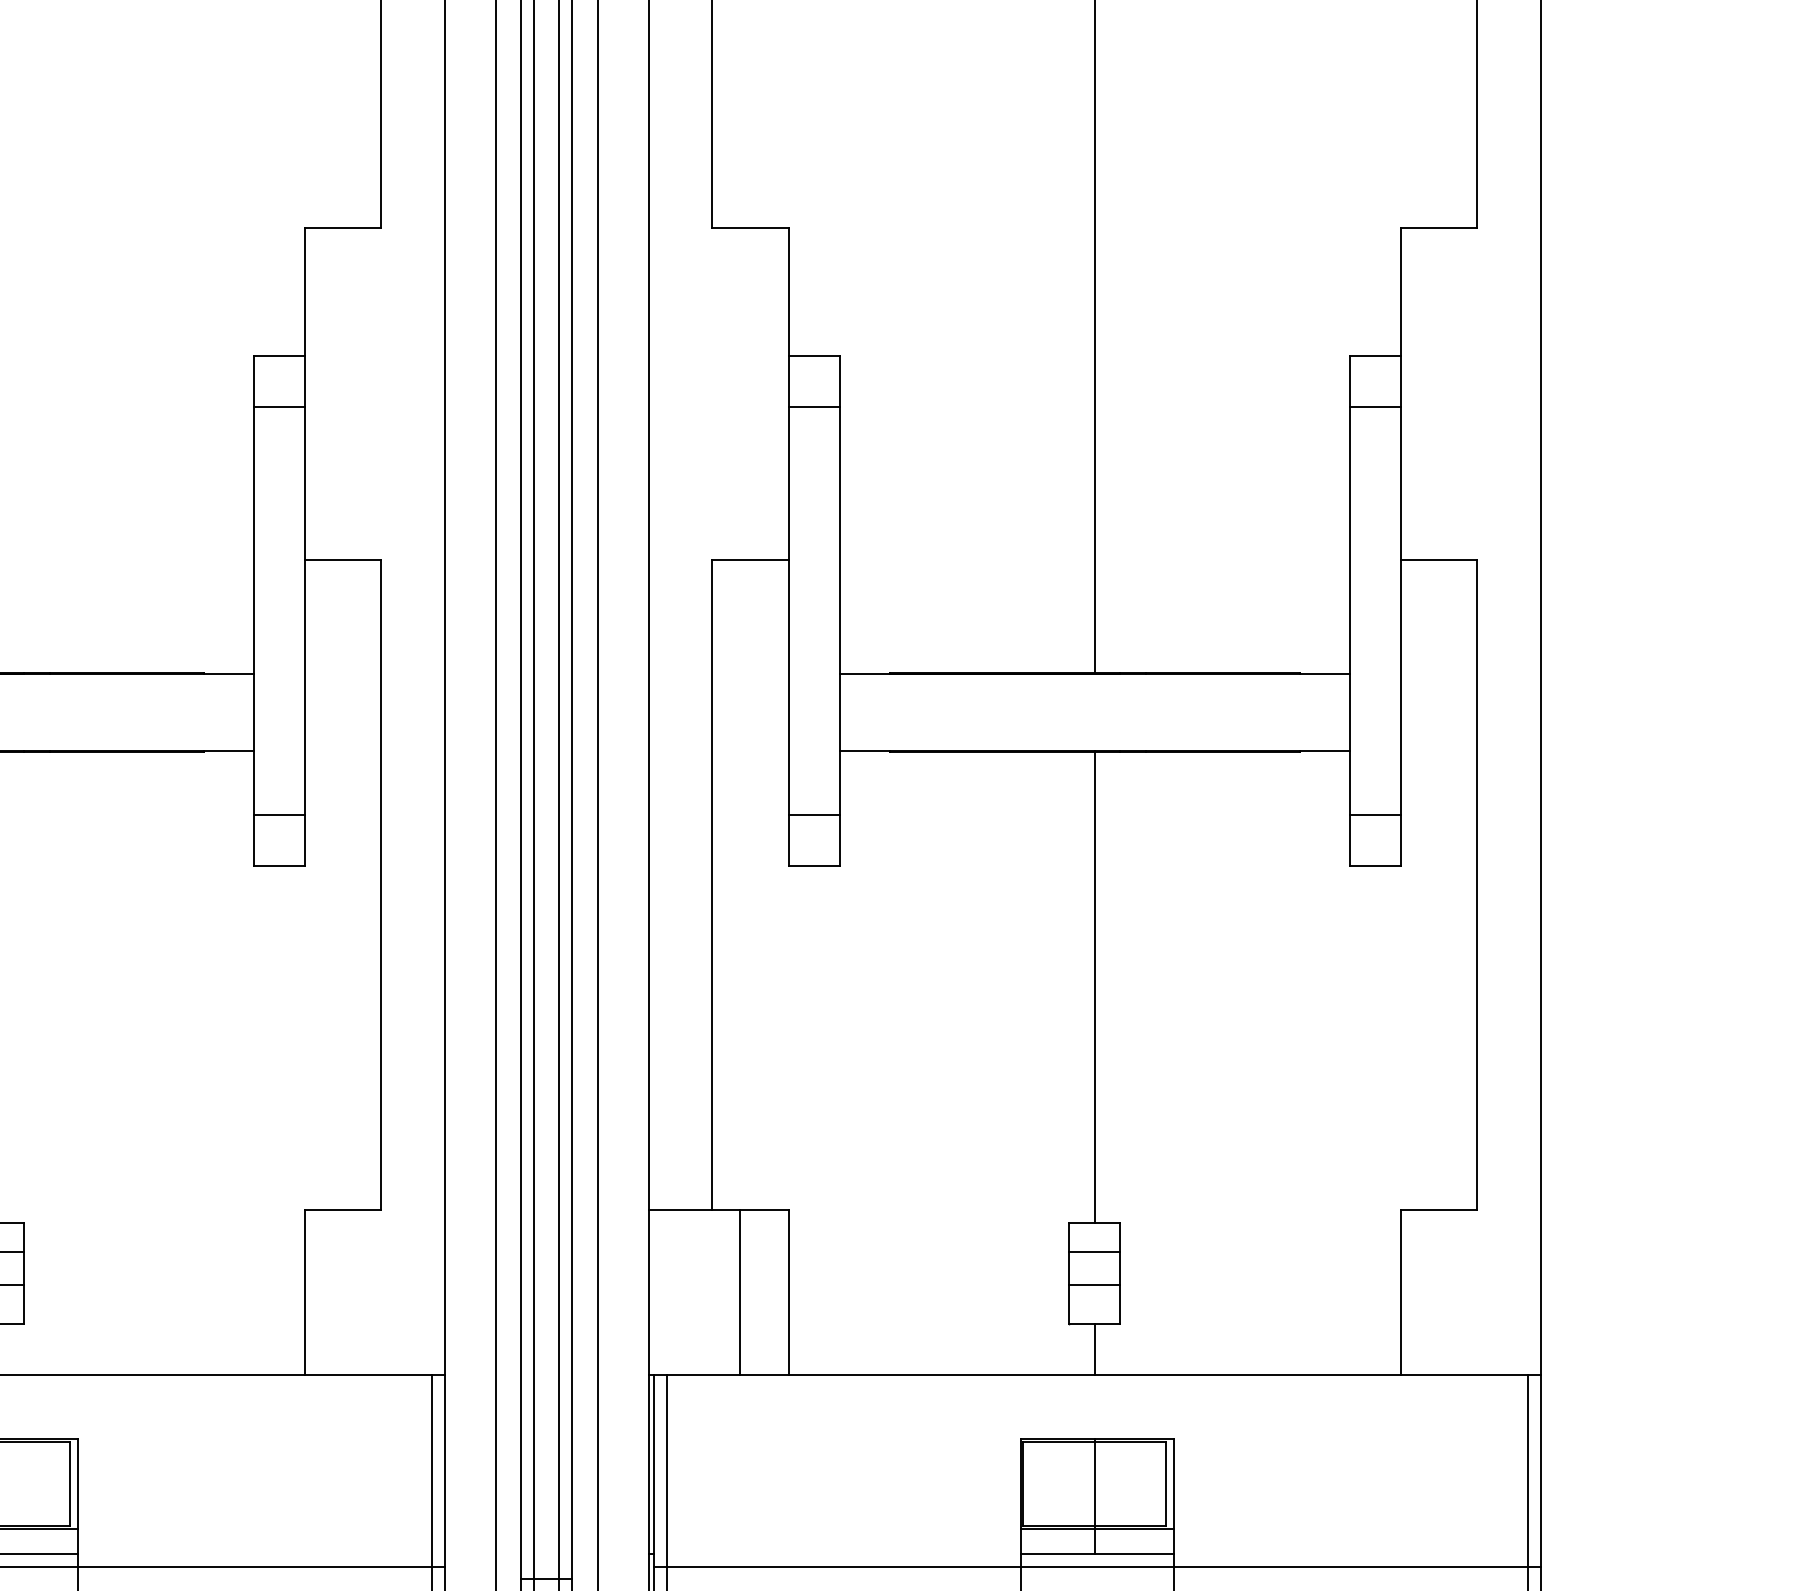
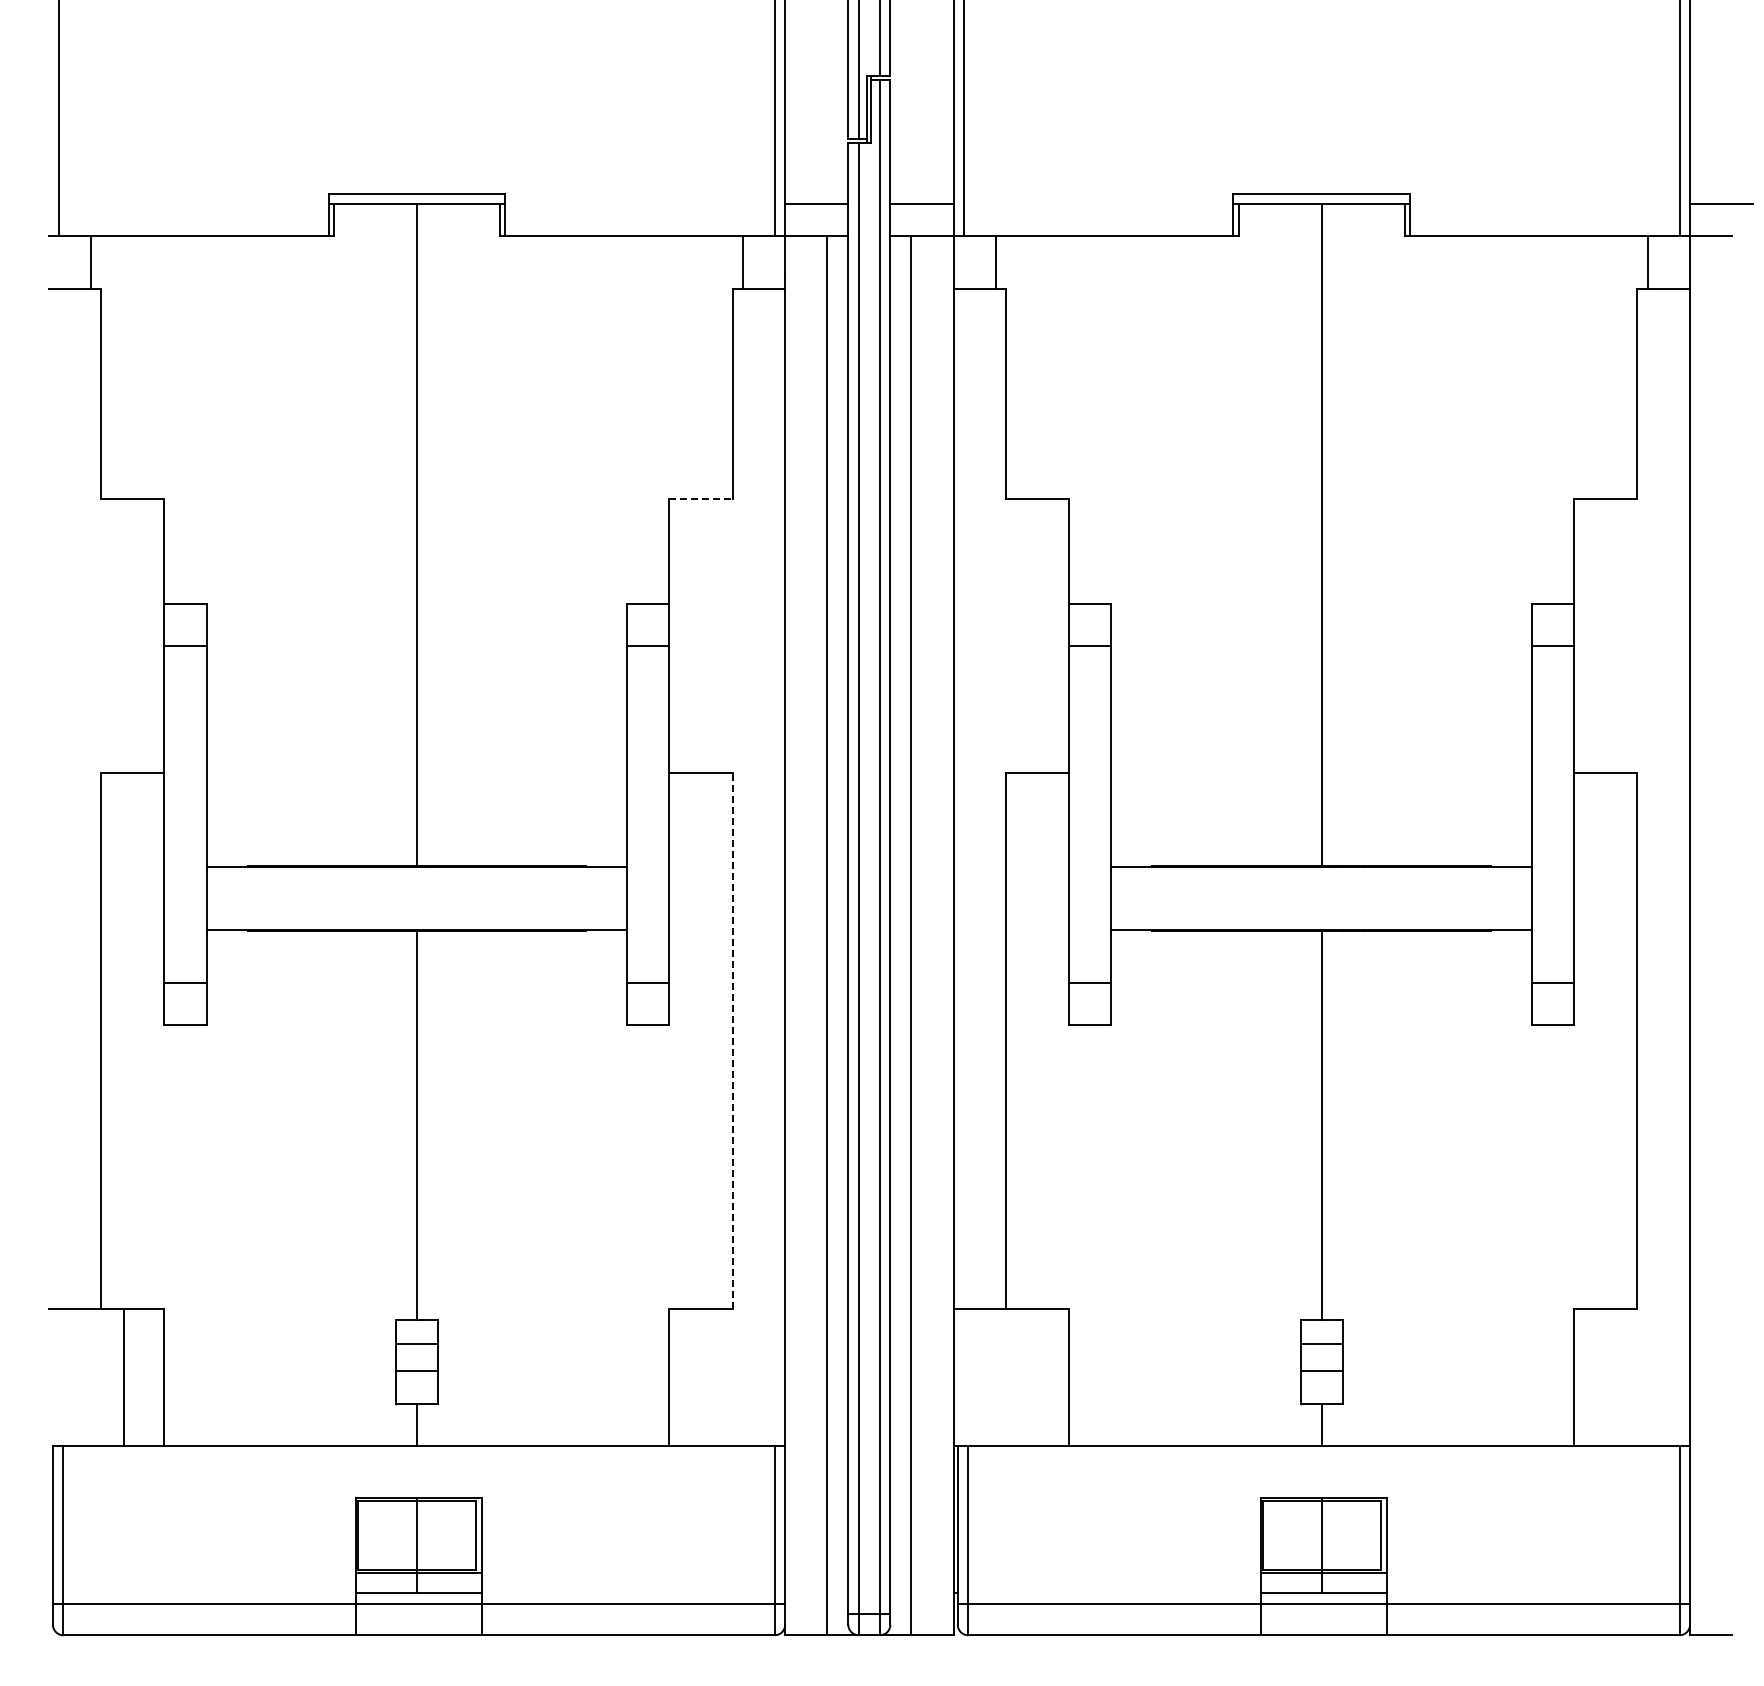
line: (343, 227) -> (701, 498), solid -> dashed
line: (380, 884) -> (732, 1040), solid -> dashed
line: (740, 1292) -> (1029, 1377), removed

